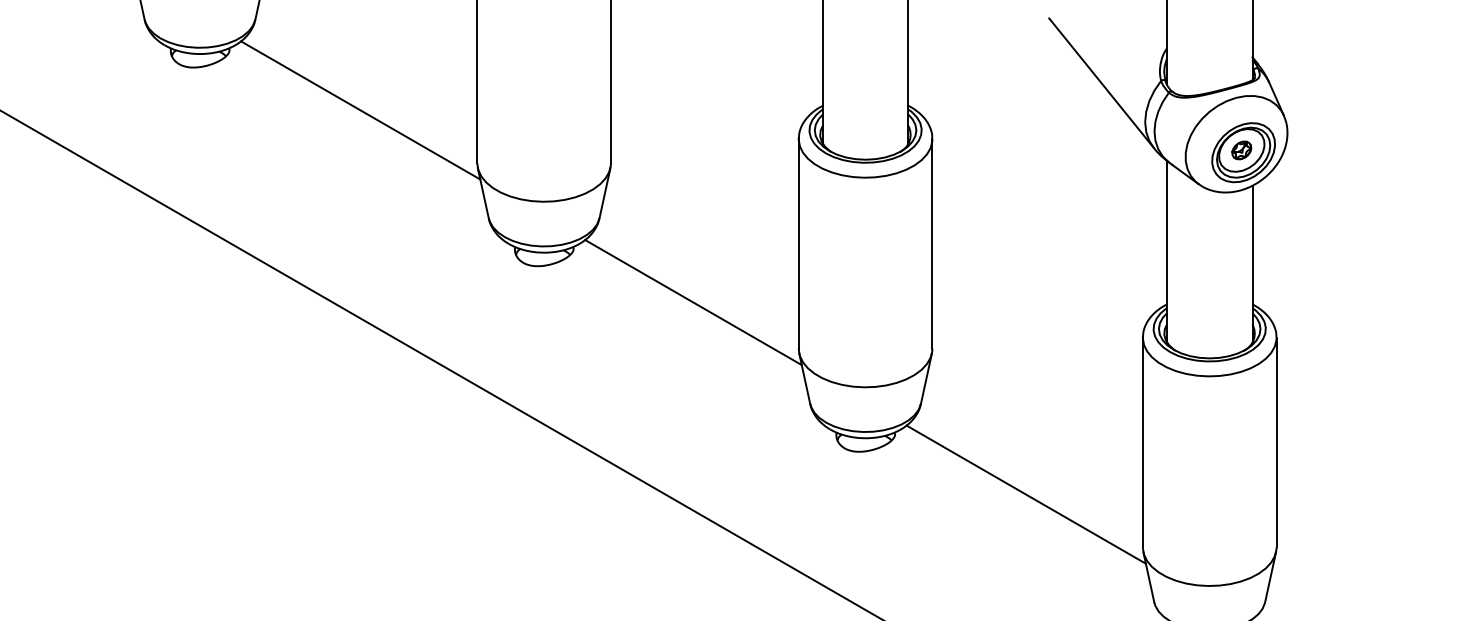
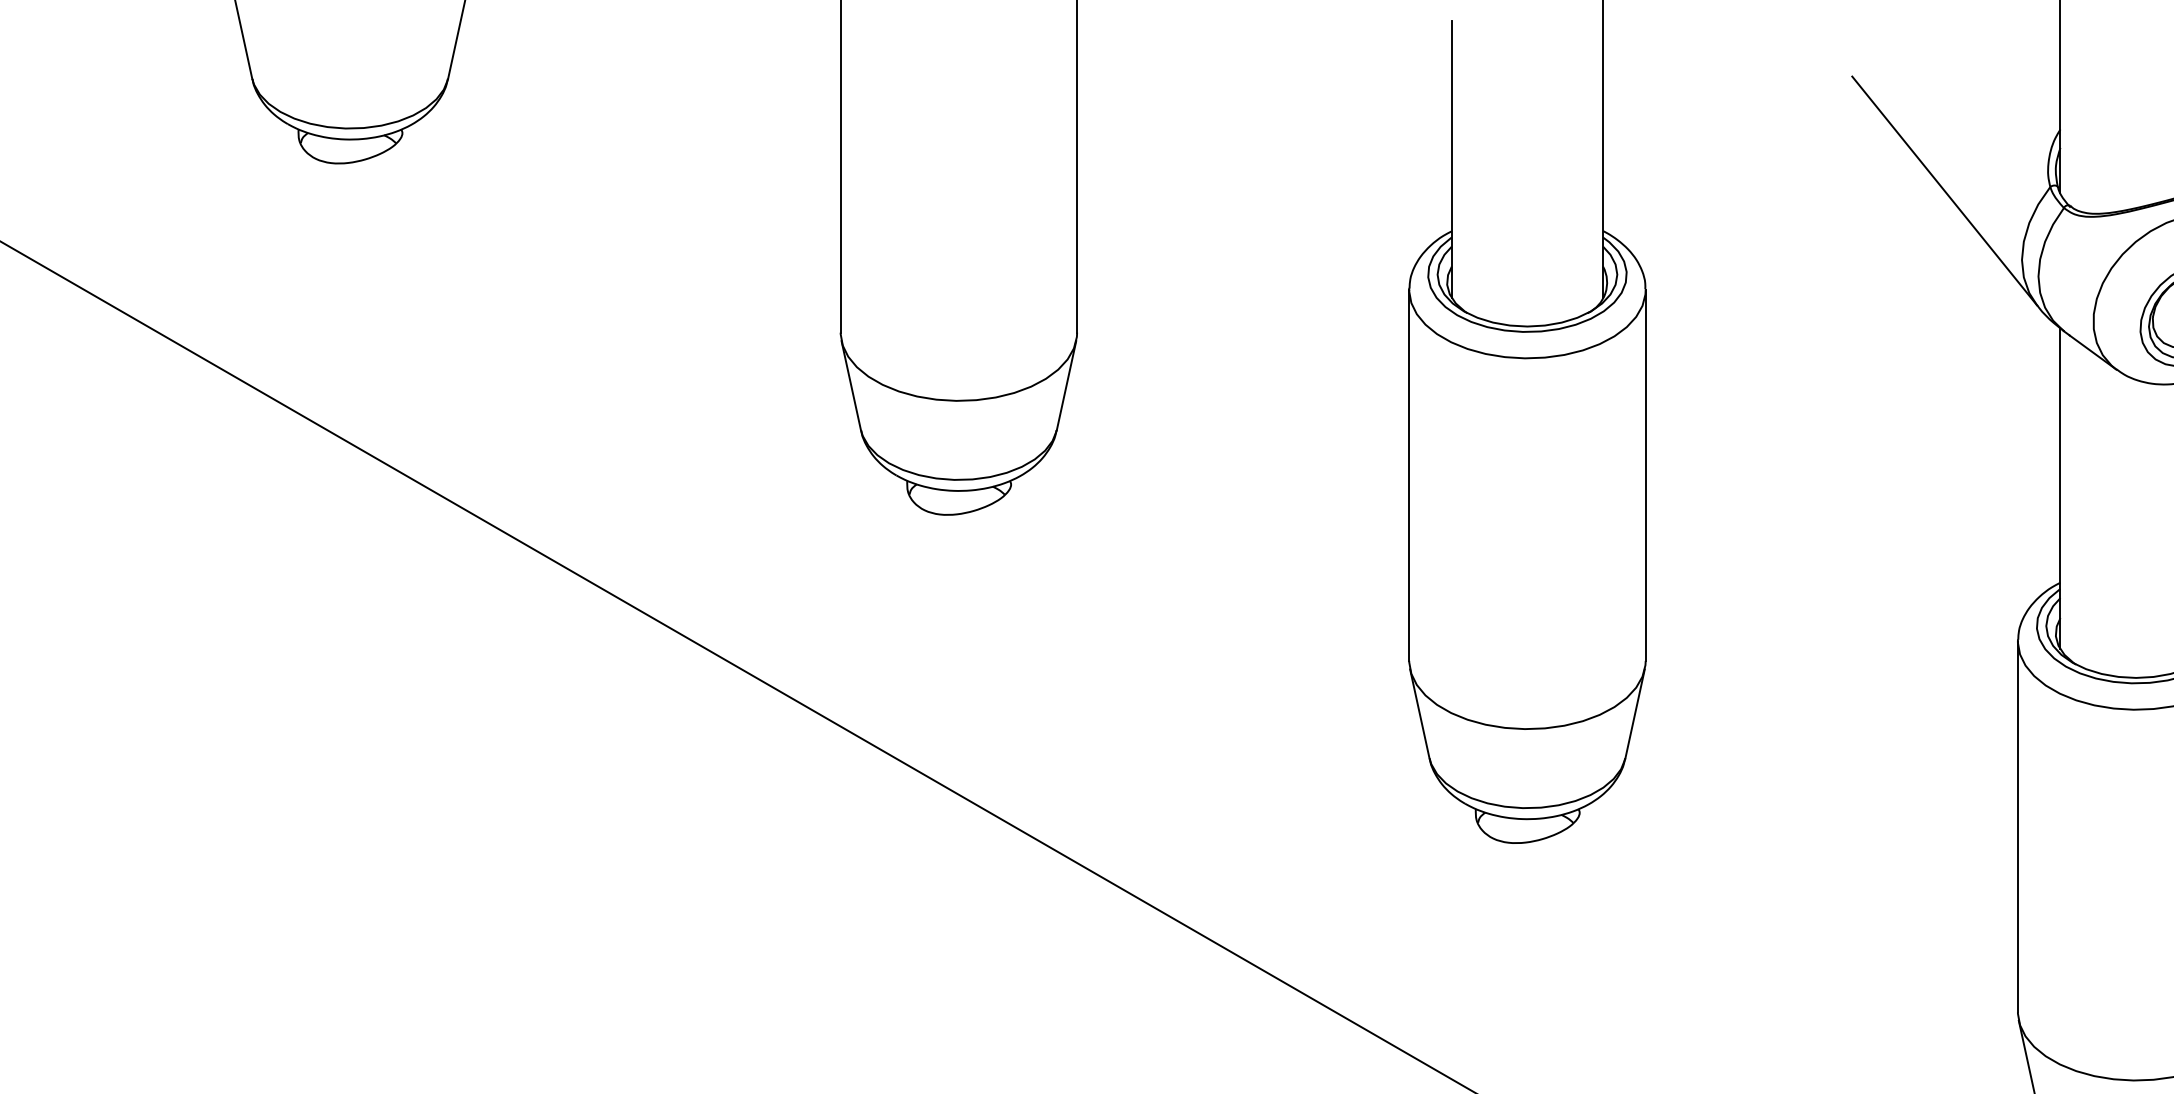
line: (360, 110) -> (634, 239), removed
line: (693, 302) -> (1223, 579), removed
line: (1025, 494) -> (1810, 918), removed

